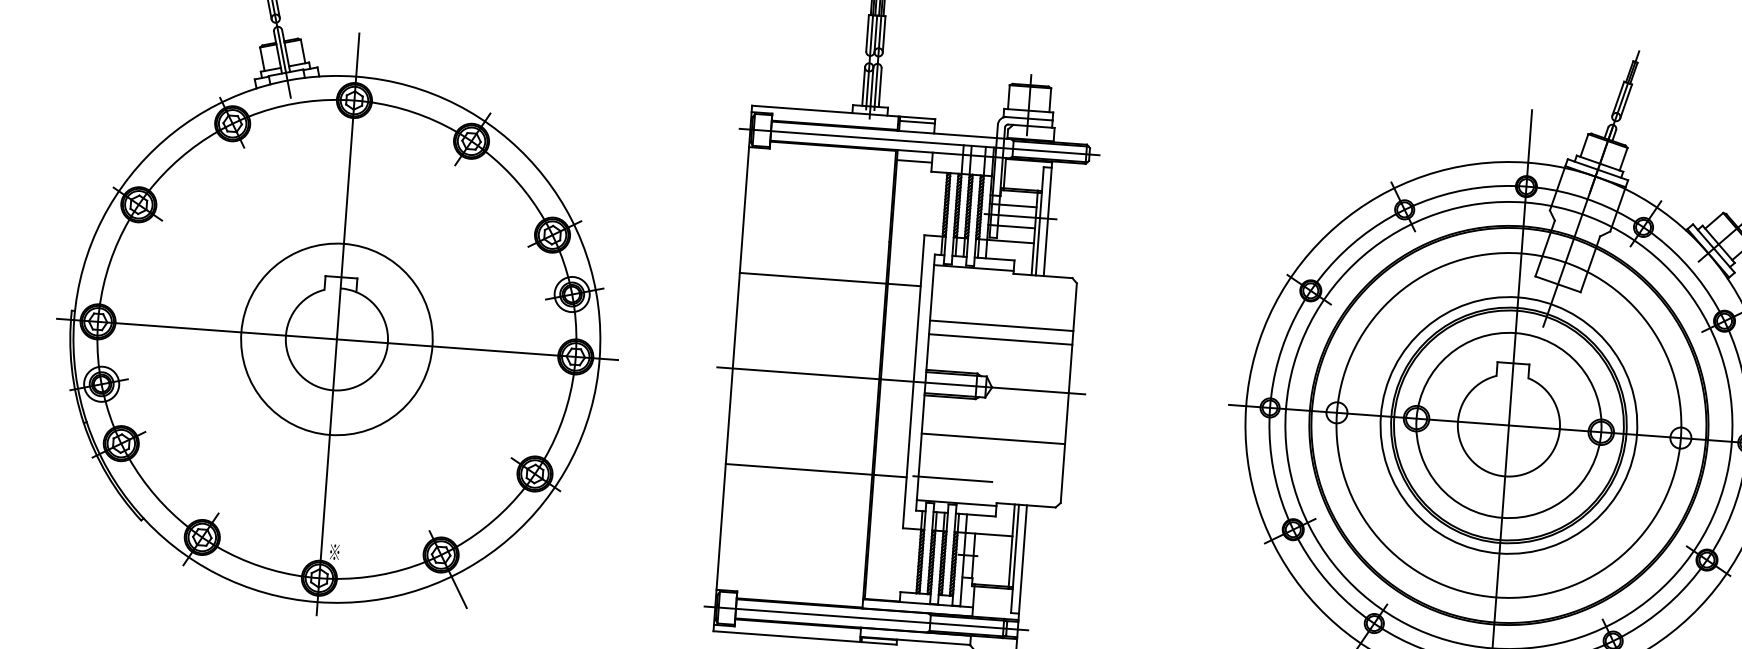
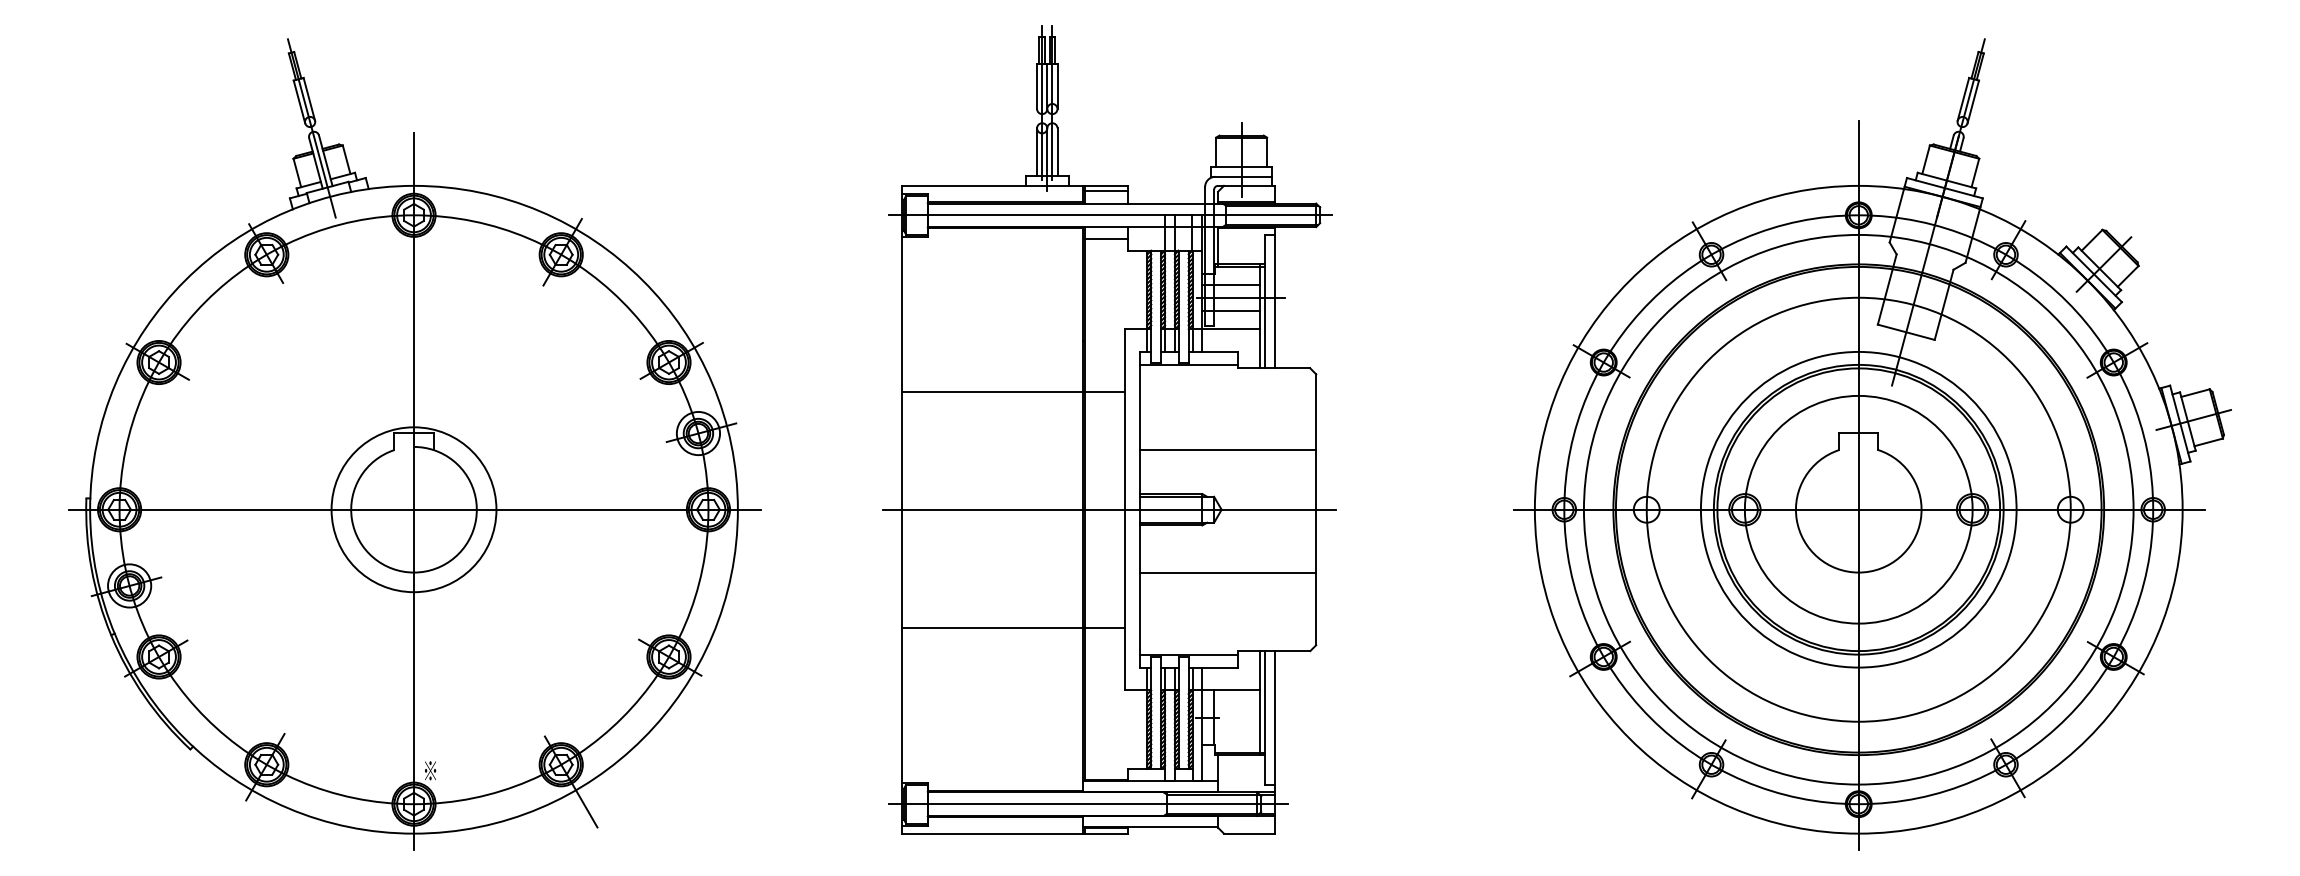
line: (1001, 326) -> (1227, 433), removed
circle: (336, 339) -> (413, 509), size x0.7
line: (952, 479) -> (1181, 625), removed

